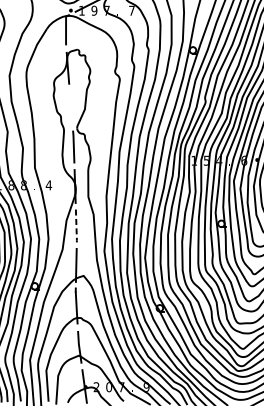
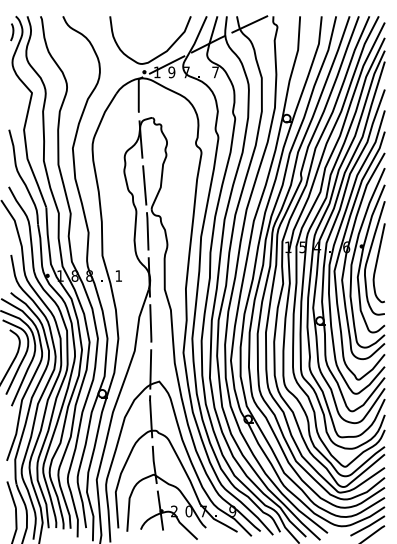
line: (70, 107) -> (144, 185), added
text: (48, 184) -> (118, 275), 4 -> 1
line: (76, 226) -> (150, 324), dashed -> solid

